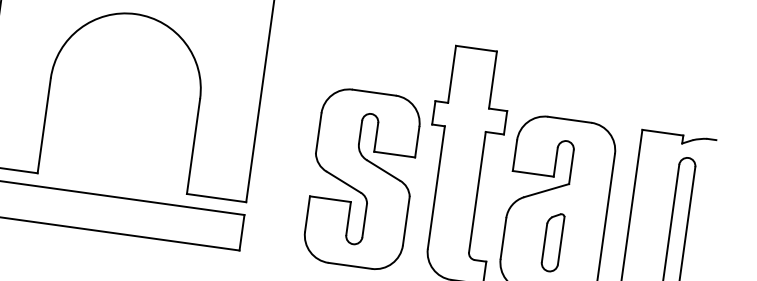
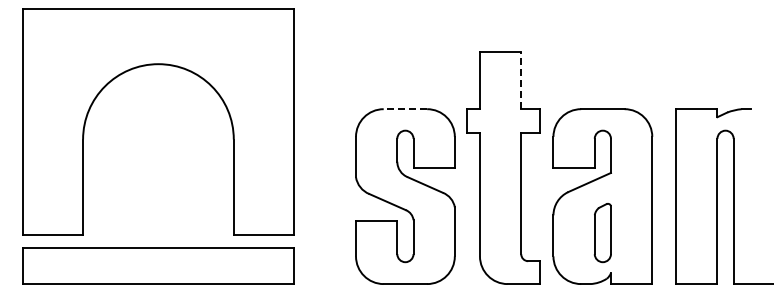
line: (493, 80) -> (521, 80), solid -> dashed
line: (374, 92) -> (405, 109), solid -> dashed

